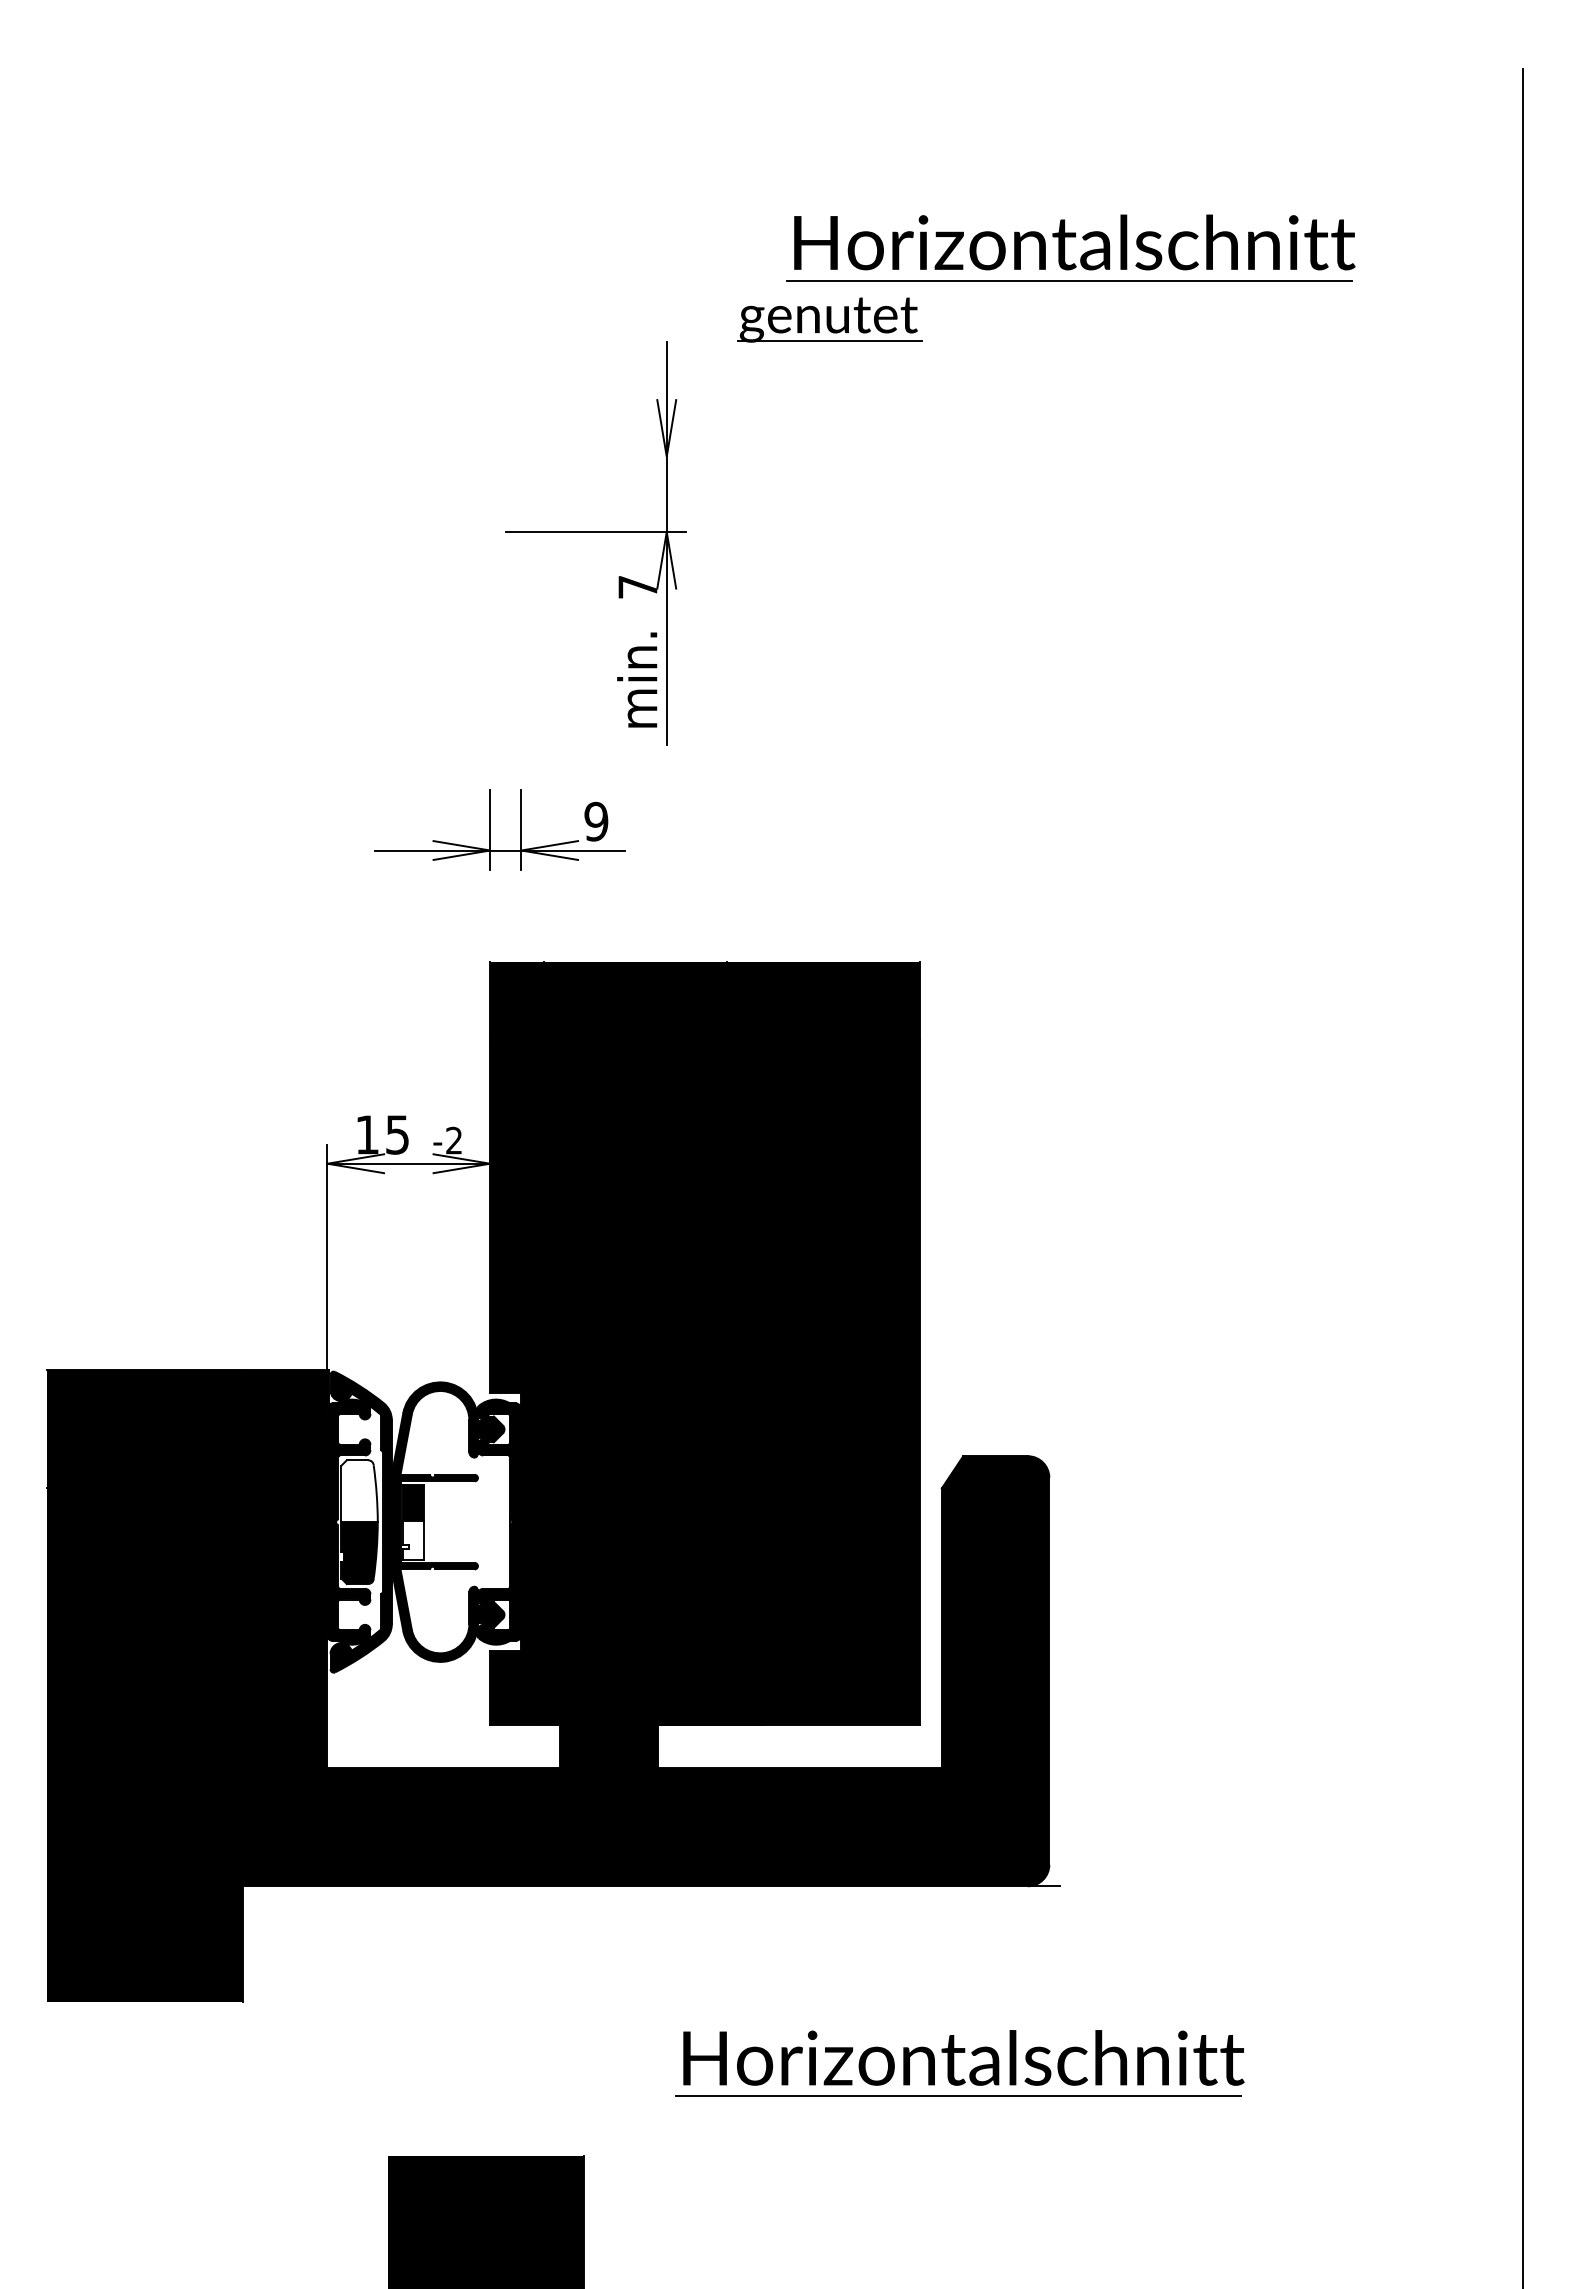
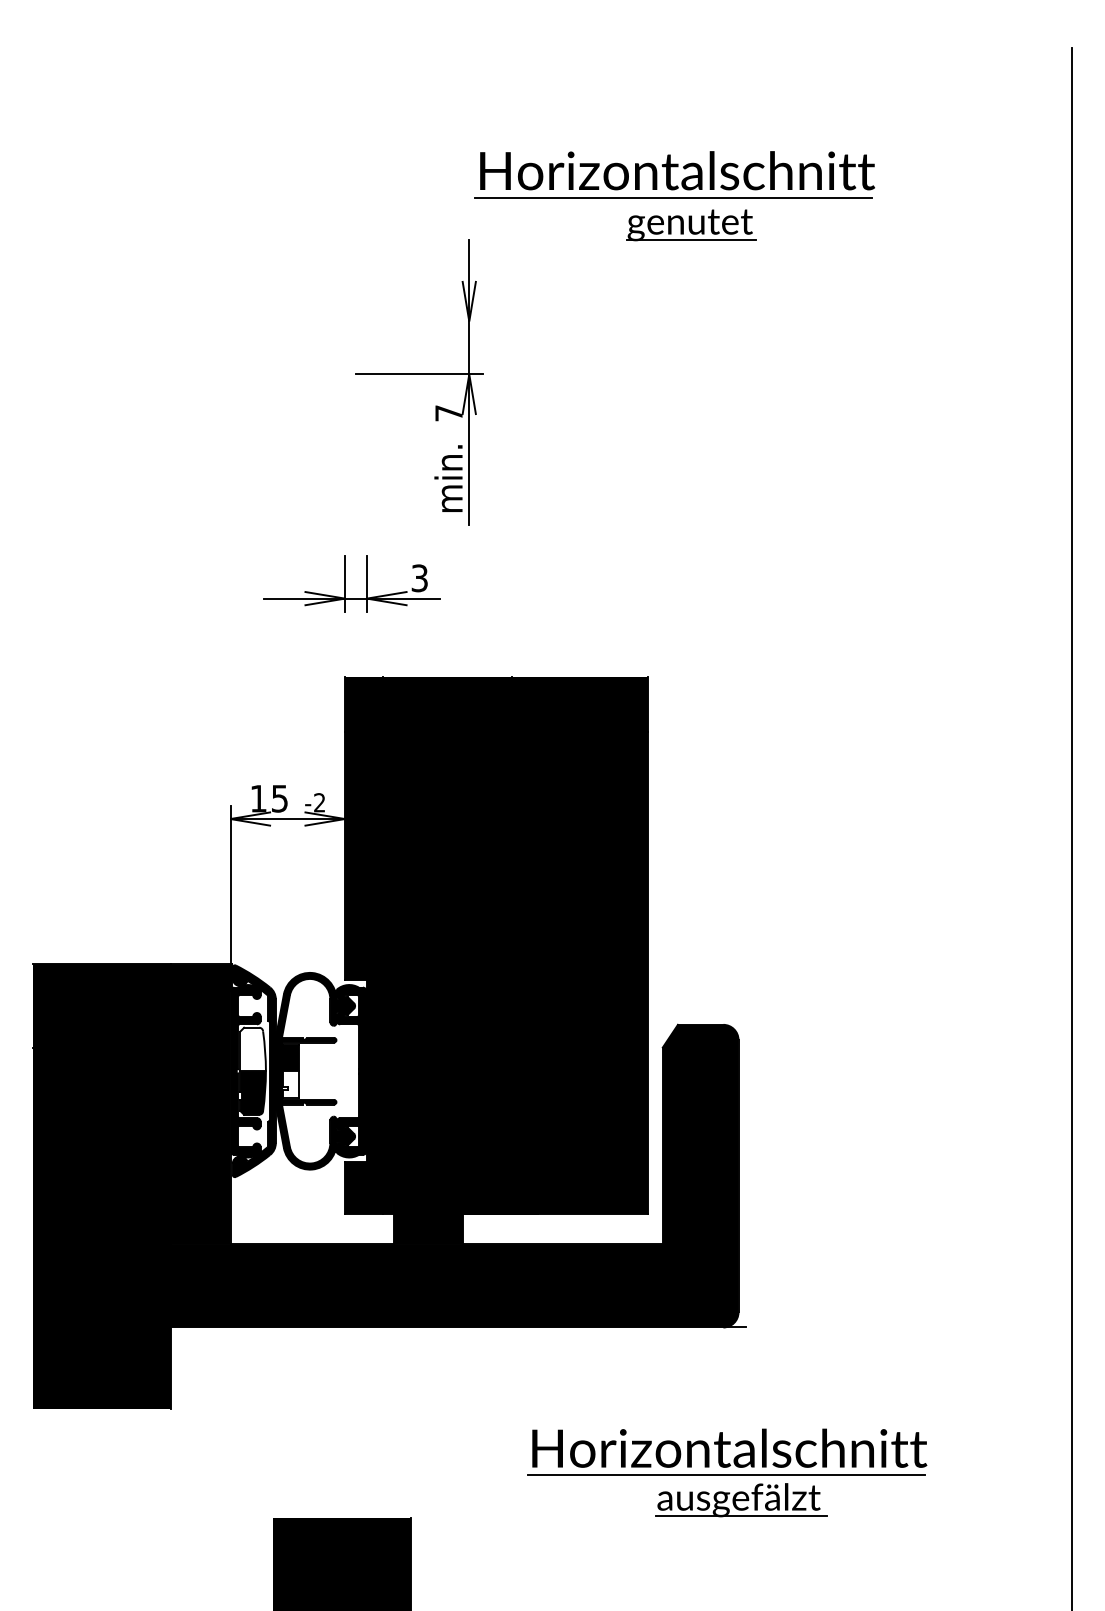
part: (1070, 247) -> (674, 174), moved
part: (829, 319) -> (690, 224), moved
text: (596, 821) -> (419, 578), 9 -> 3
part: (959, 2063) -> (726, 1452), moved
part: (1053, 2131) -> (741, 1500), added

